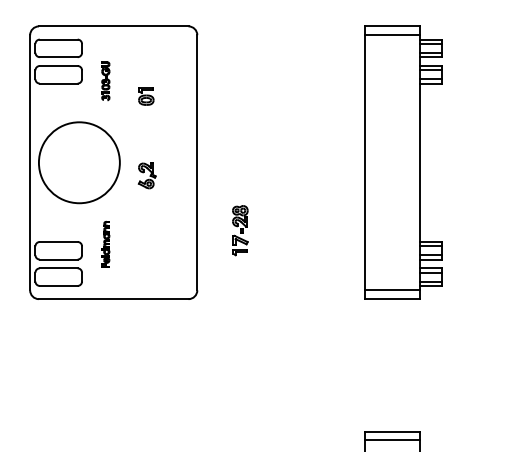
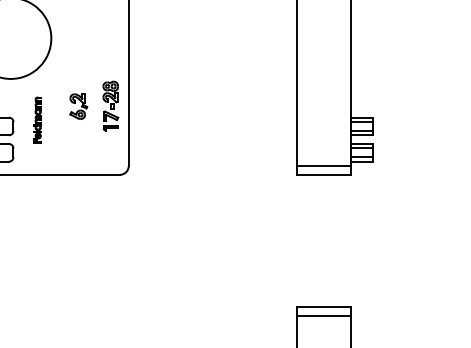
part: (146, 175) -> (77, 106), moved
part: (240, 230) -> (110, 106), moved

